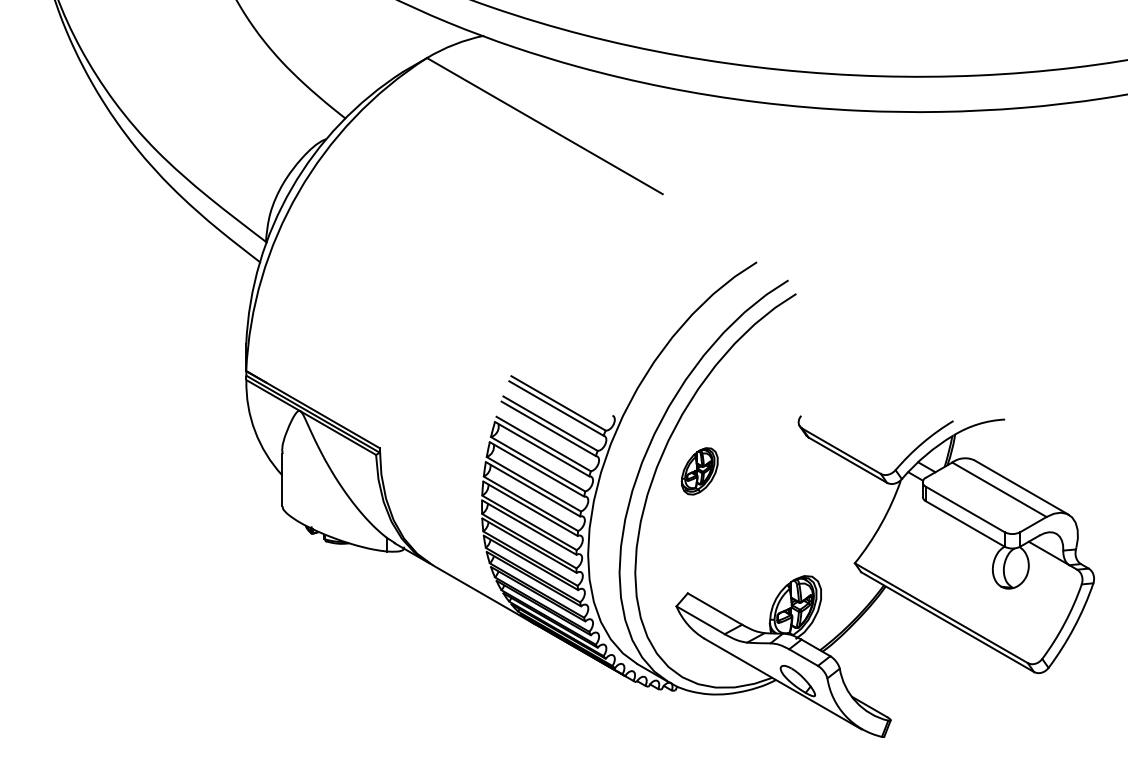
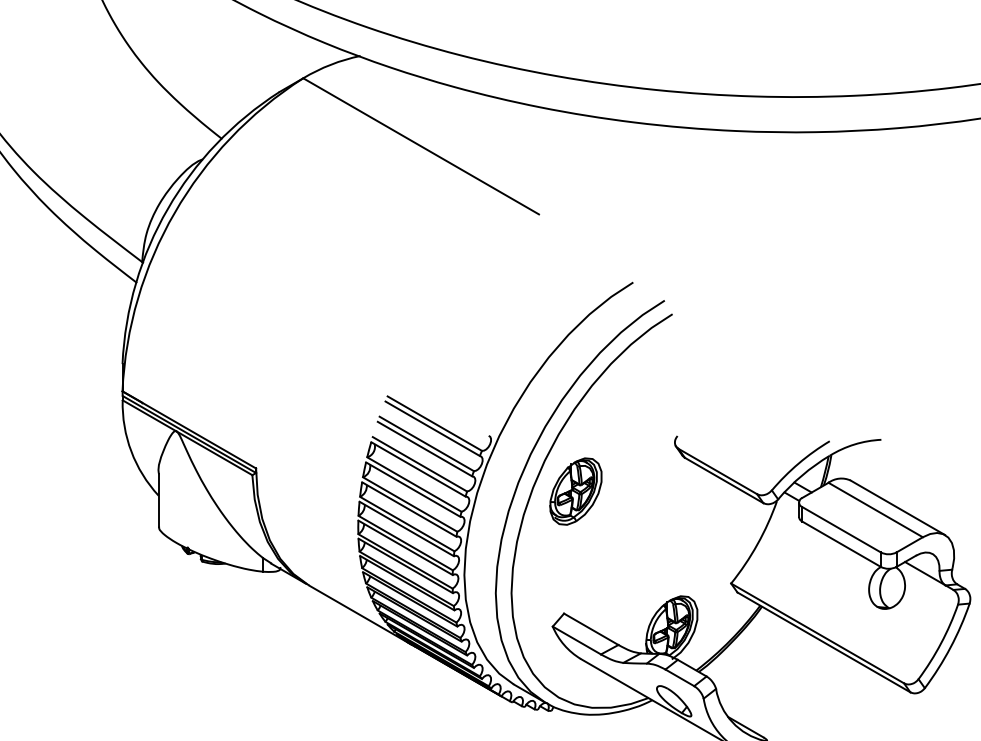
part: (699, 471) -> (575, 491), size x1.43

